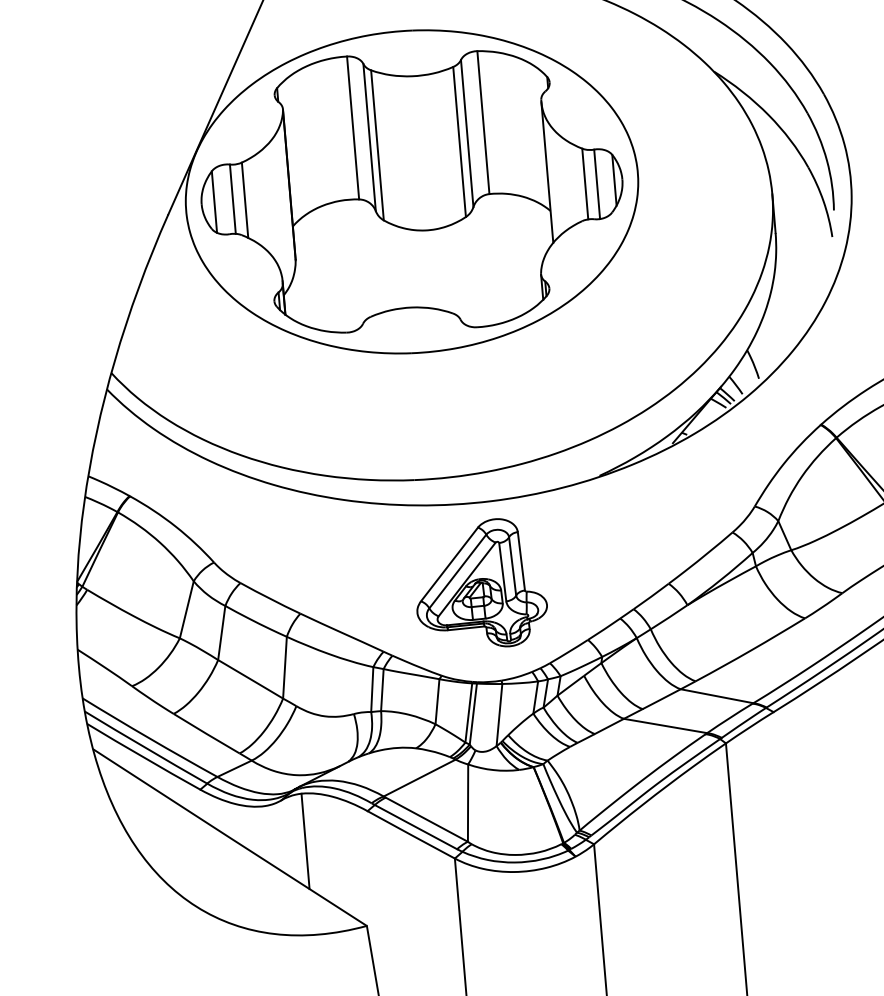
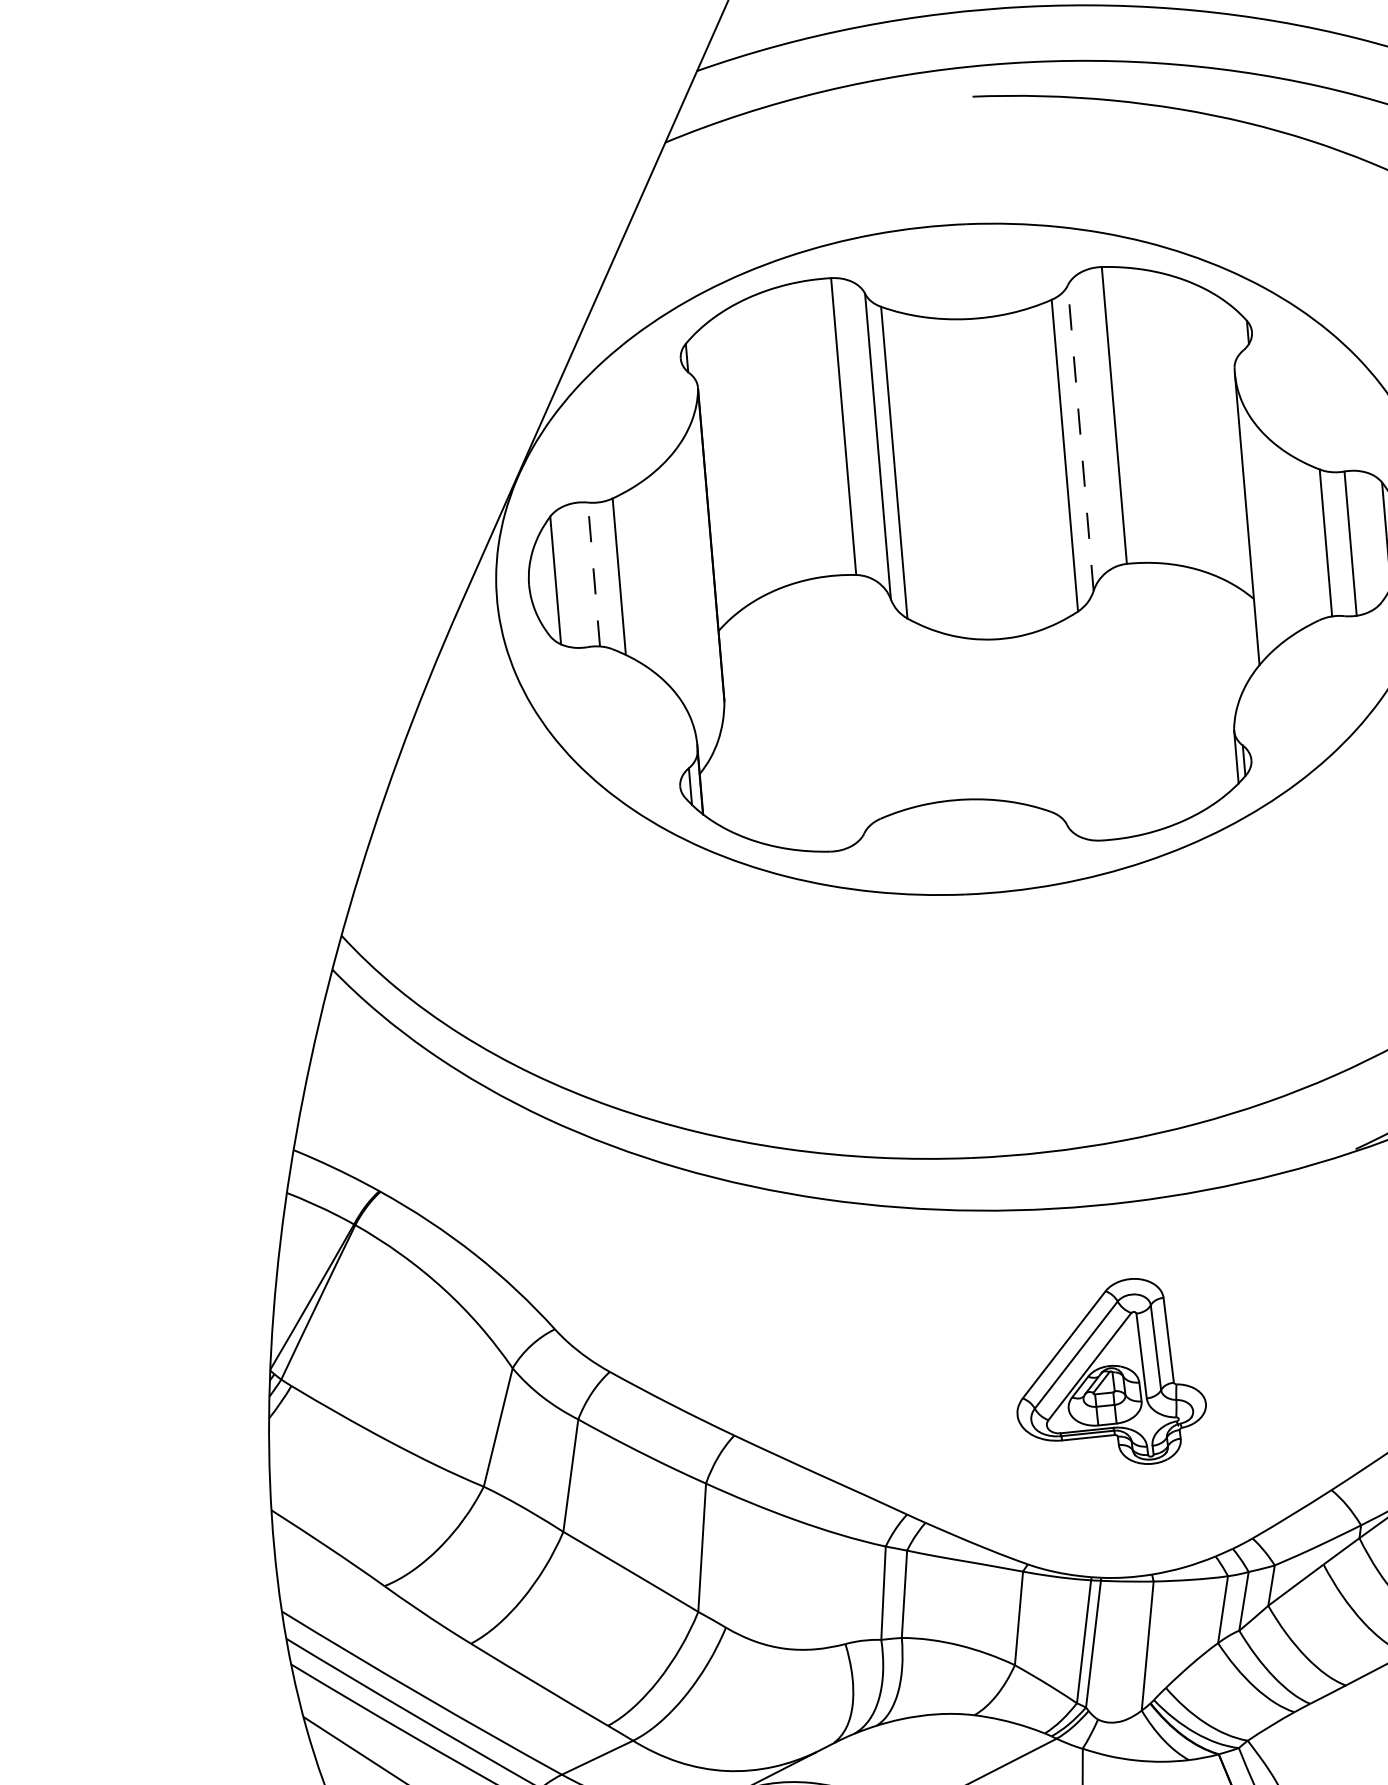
line: (467, 133) -> (1081, 438), solid -> dashed
line: (232, 199) -> (593, 575), solid -> dashed
part: (481, 582) -> (1110, 1370), size x0.7

